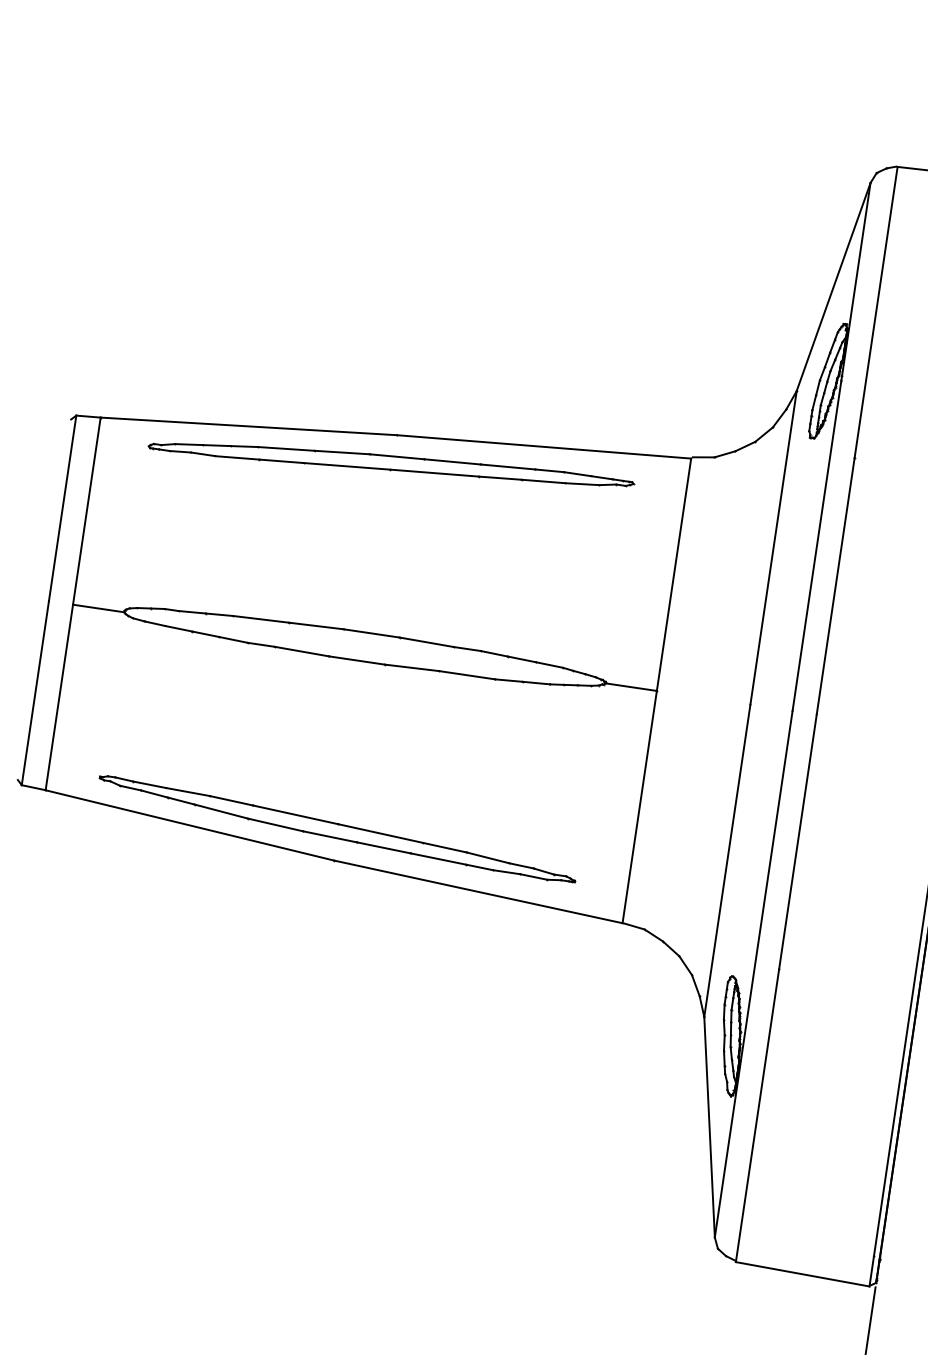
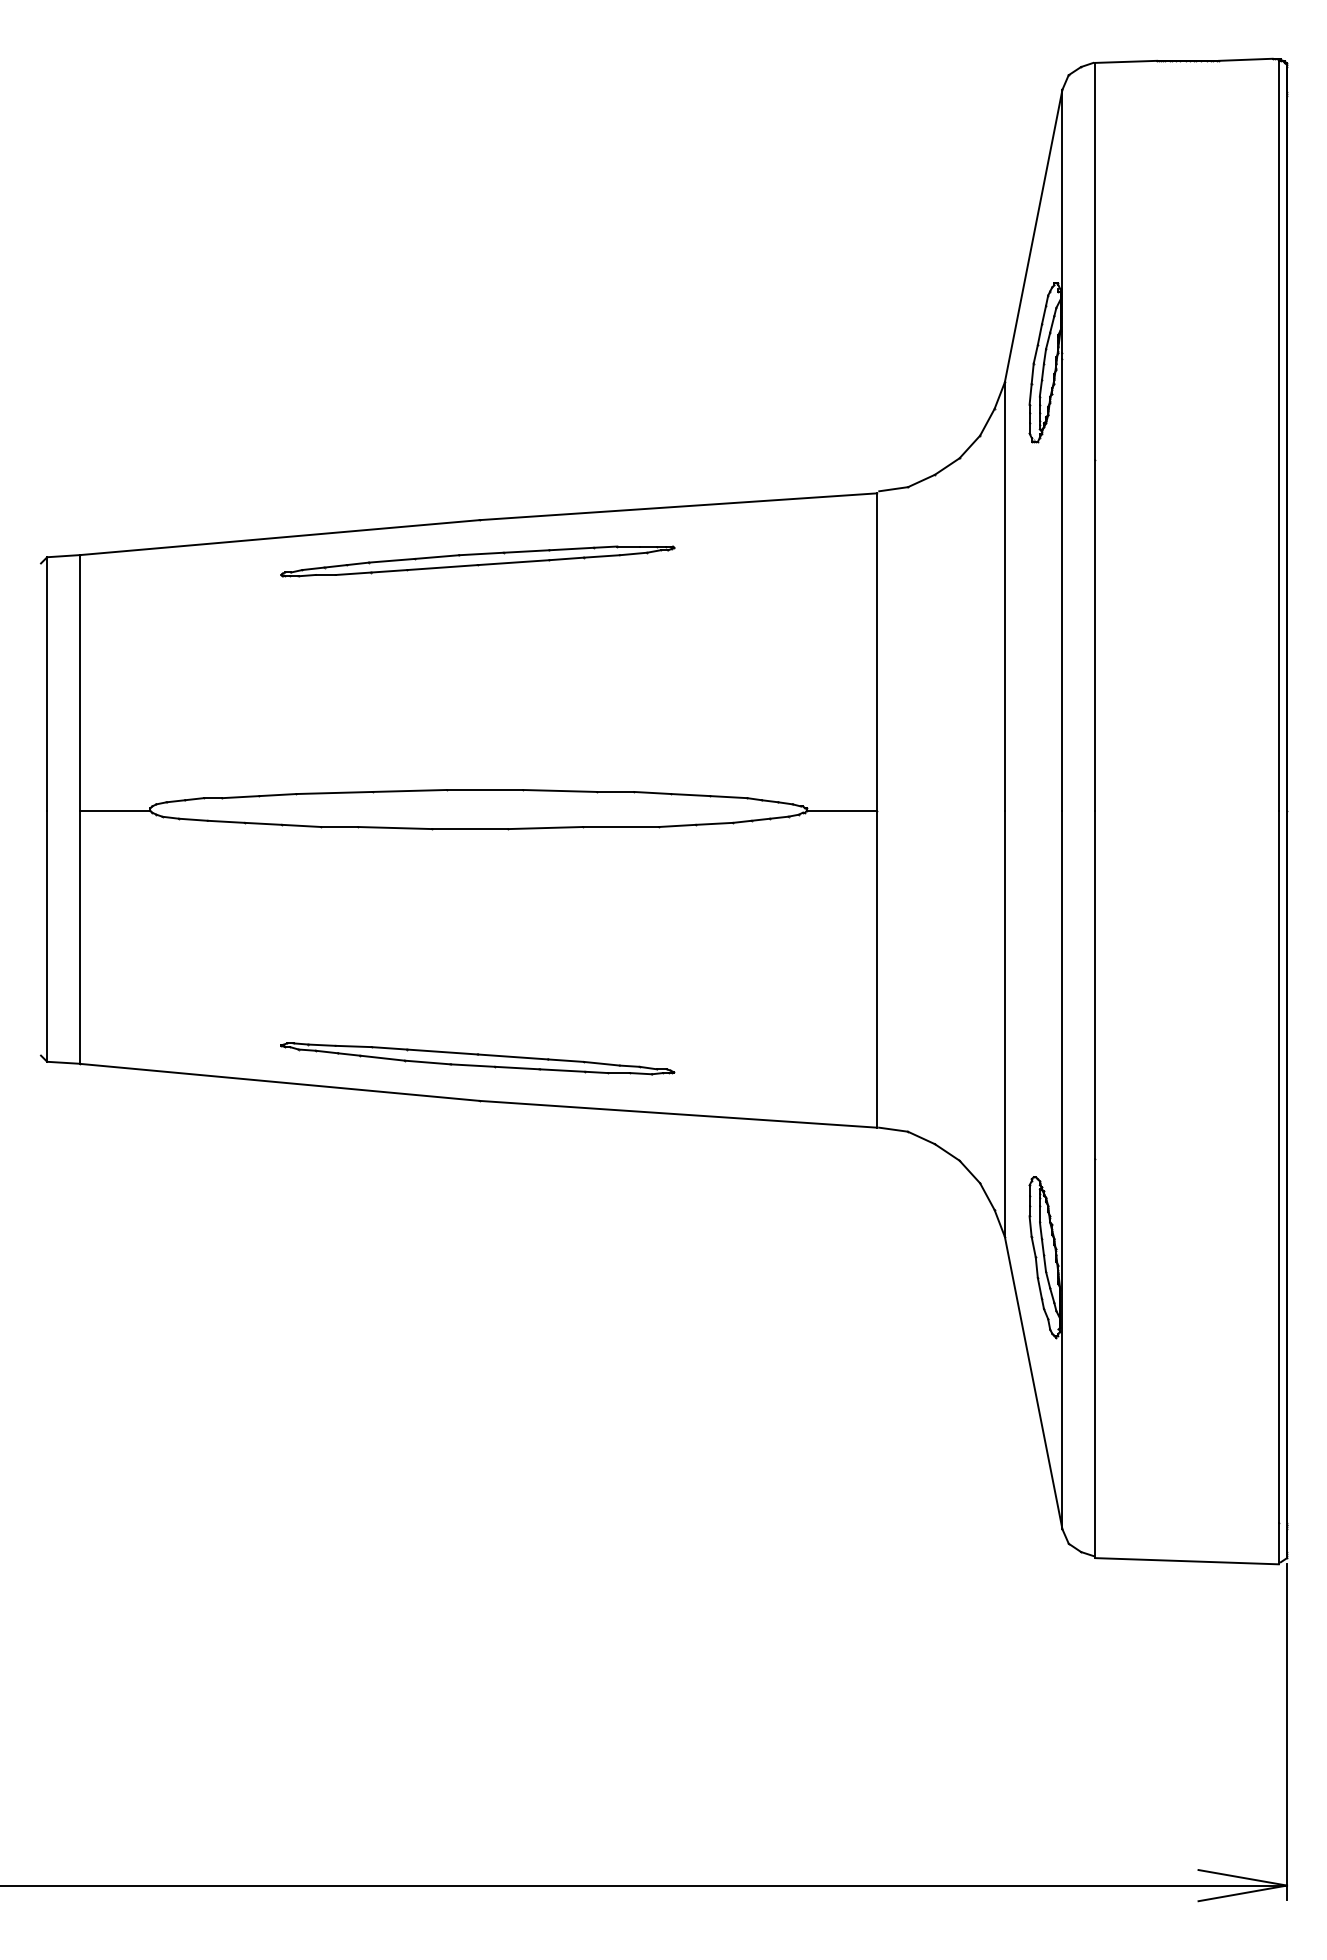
part: (391, 465) -> (477, 561), size x0.6
part: (337, 829) -> (477, 1058), size x0.6

